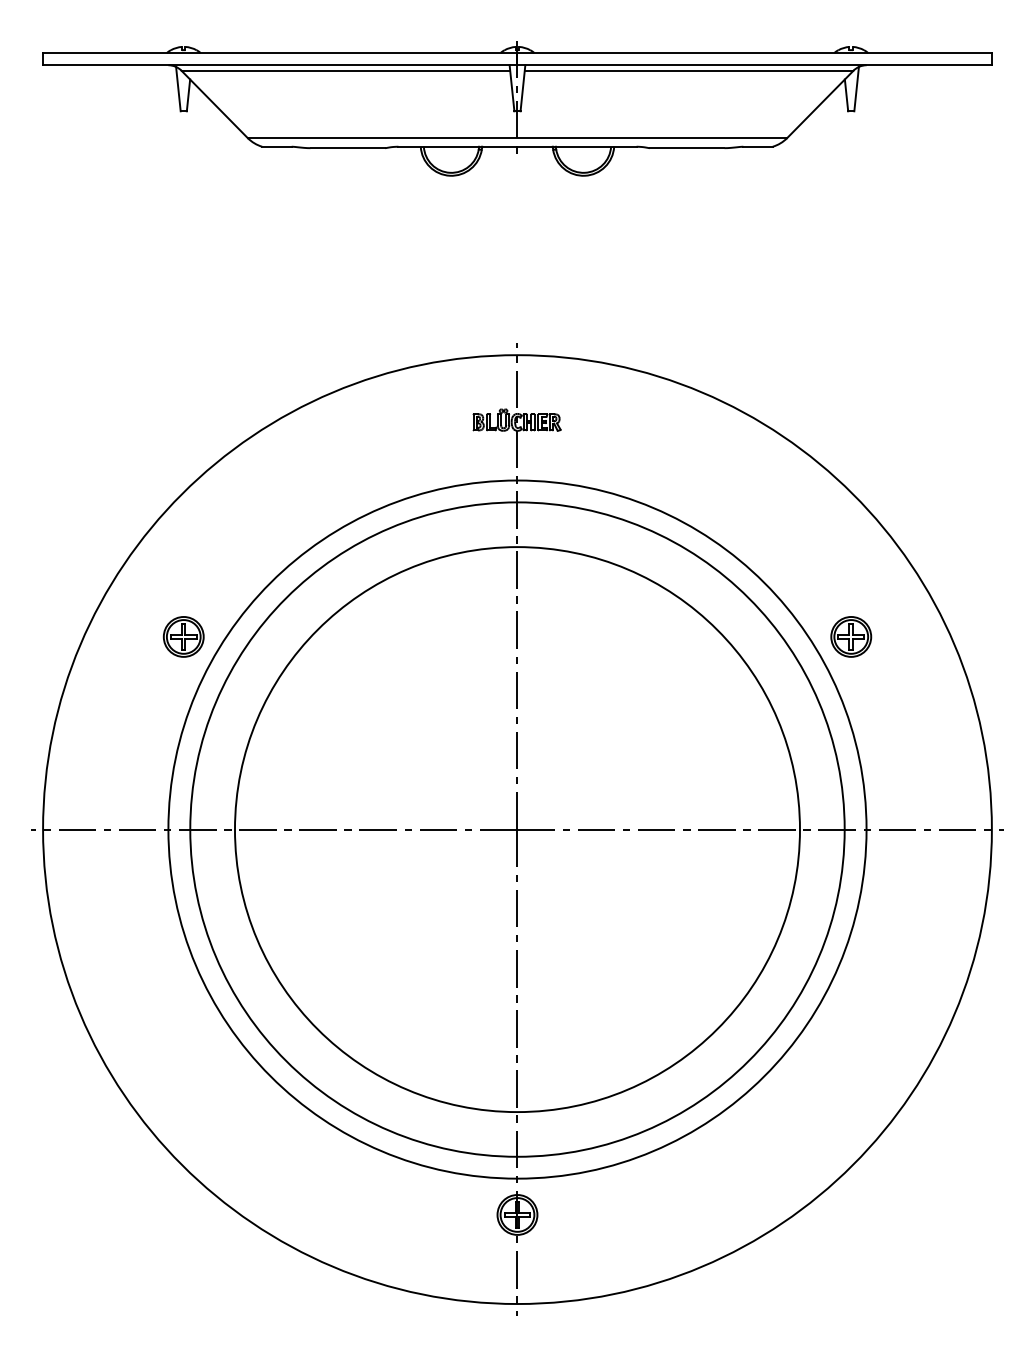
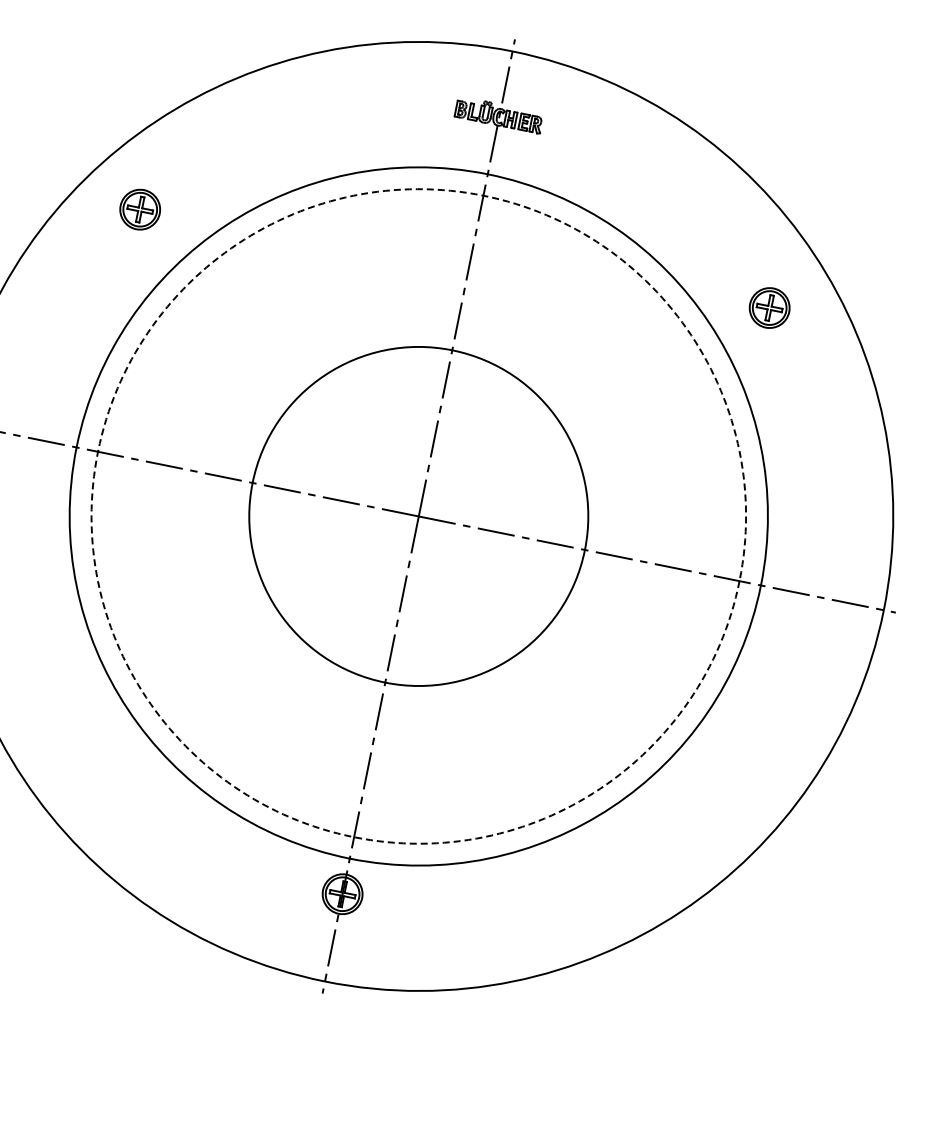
part: (183, 636) -> (140, 209), moved
part: (851, 636) -> (770, 307), moved
circle: (516, 829) -> (417, 516), size x0.6
circle: (517, 829) -> (418, 516), solid -> dashed

